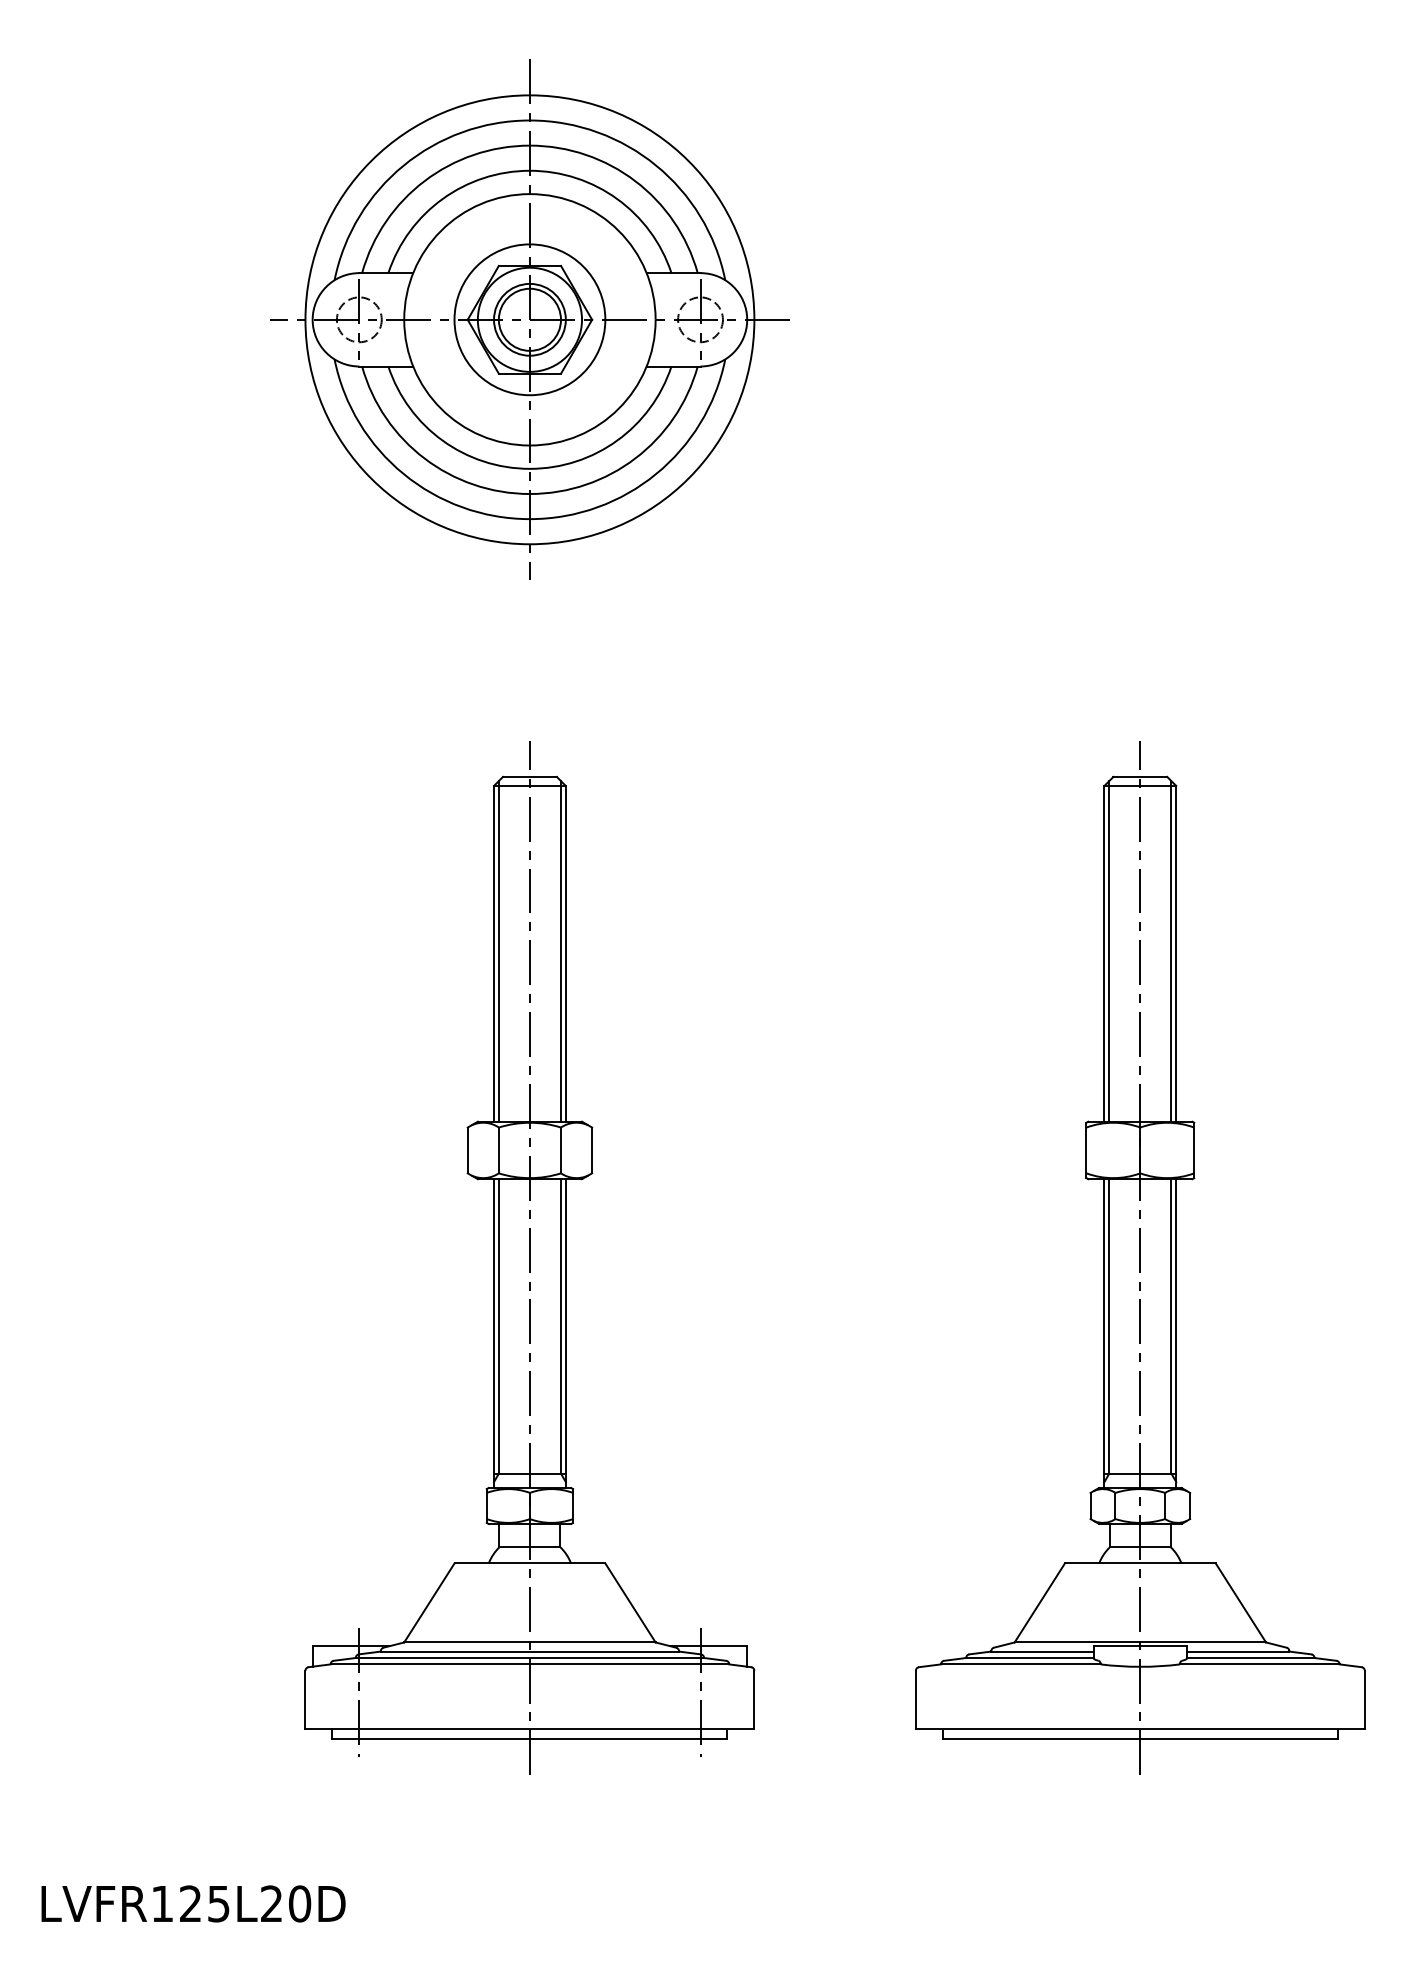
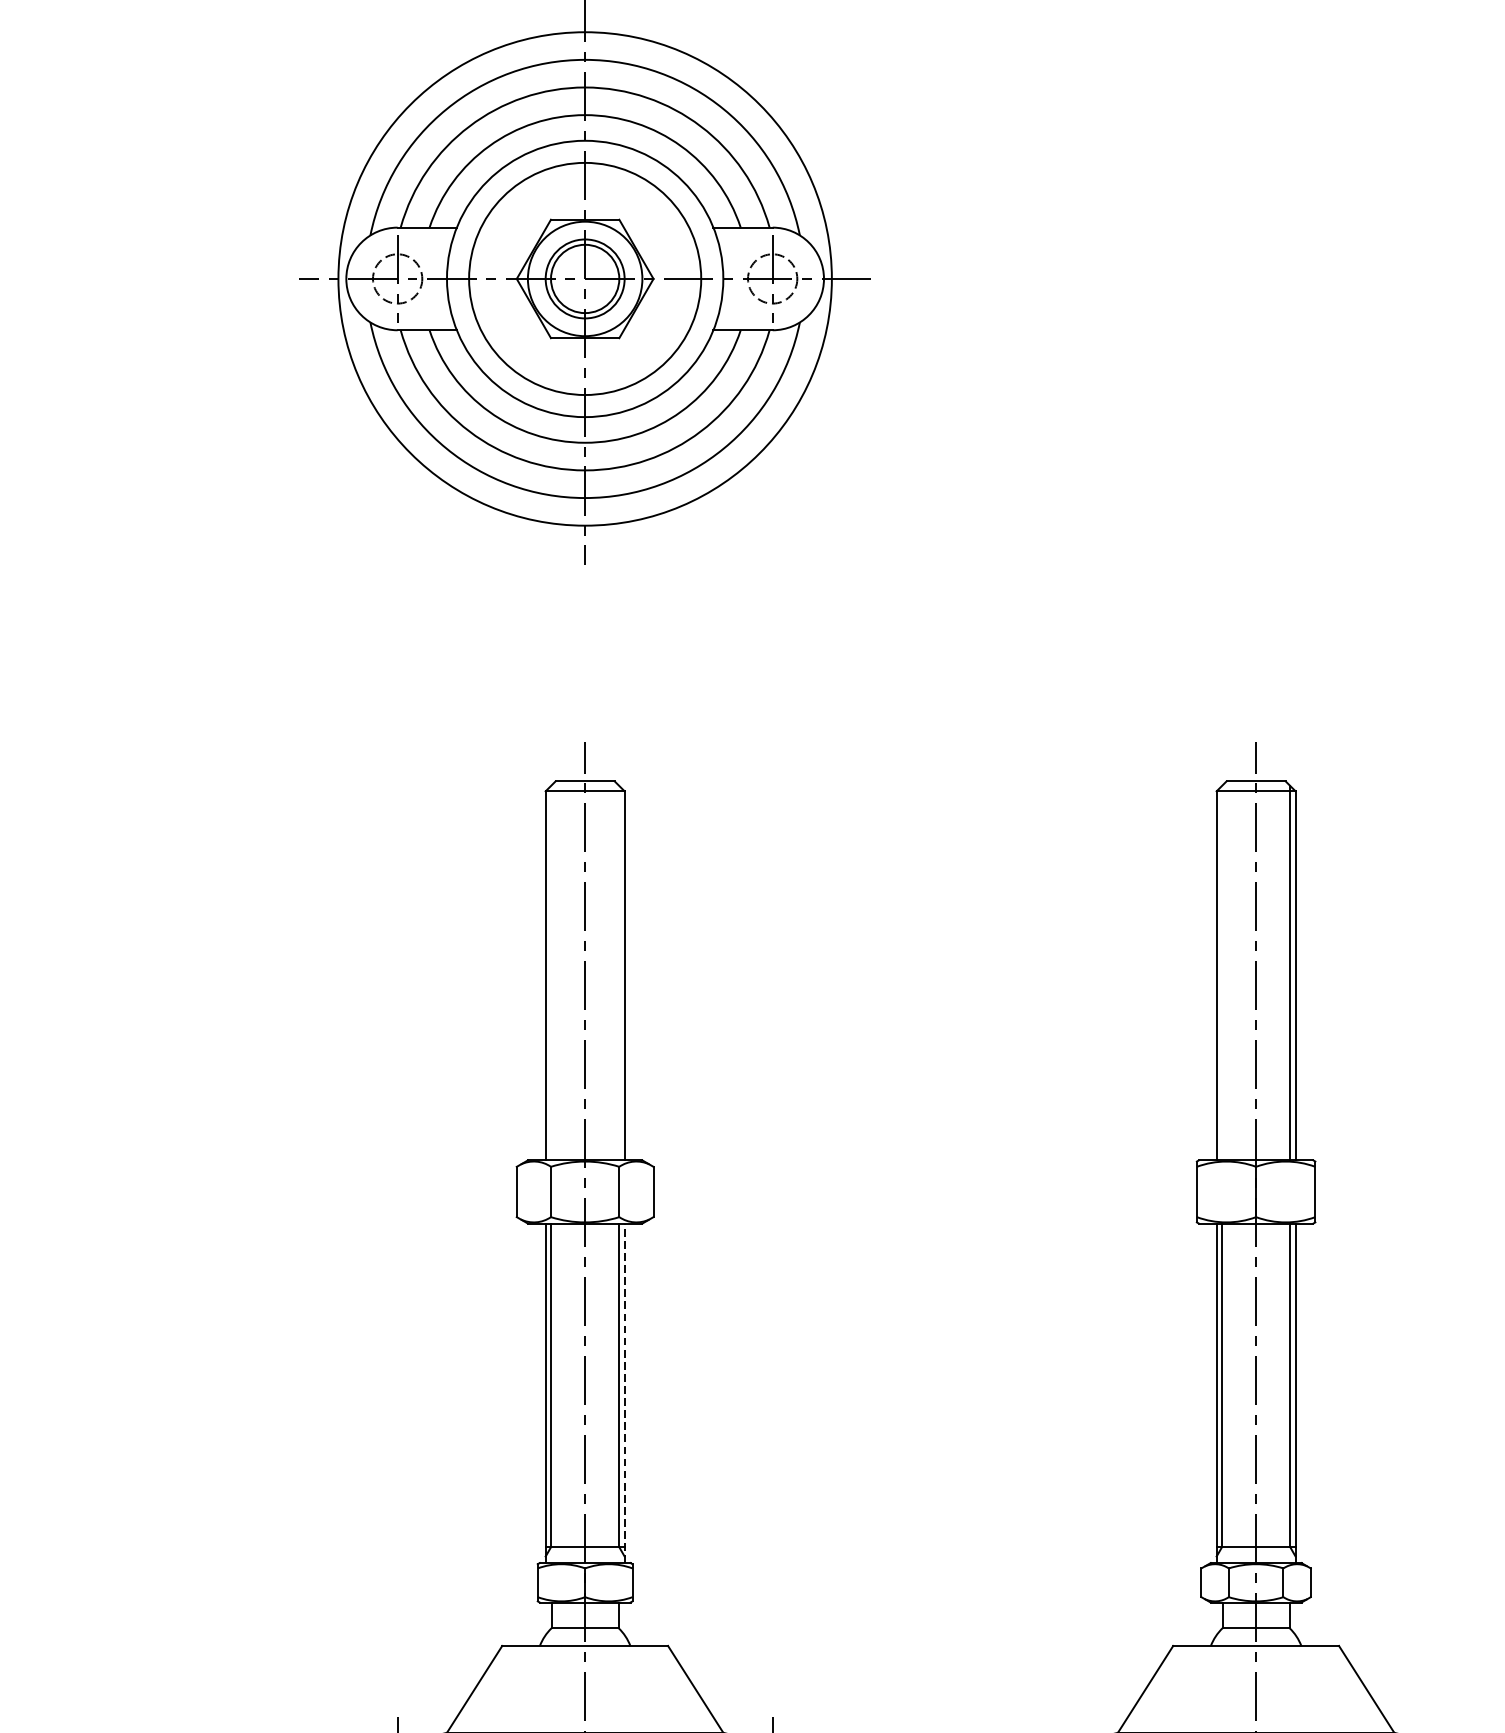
circle: (529, 319) -> (584, 278), size x1.4
line: (498, 951) -> (550, 973), removed
line: (561, 951) -> (619, 973), removed
line: (1109, 951) -> (1222, 973), removed
line: (565, 1333) -> (624, 1393), solid -> dashed

